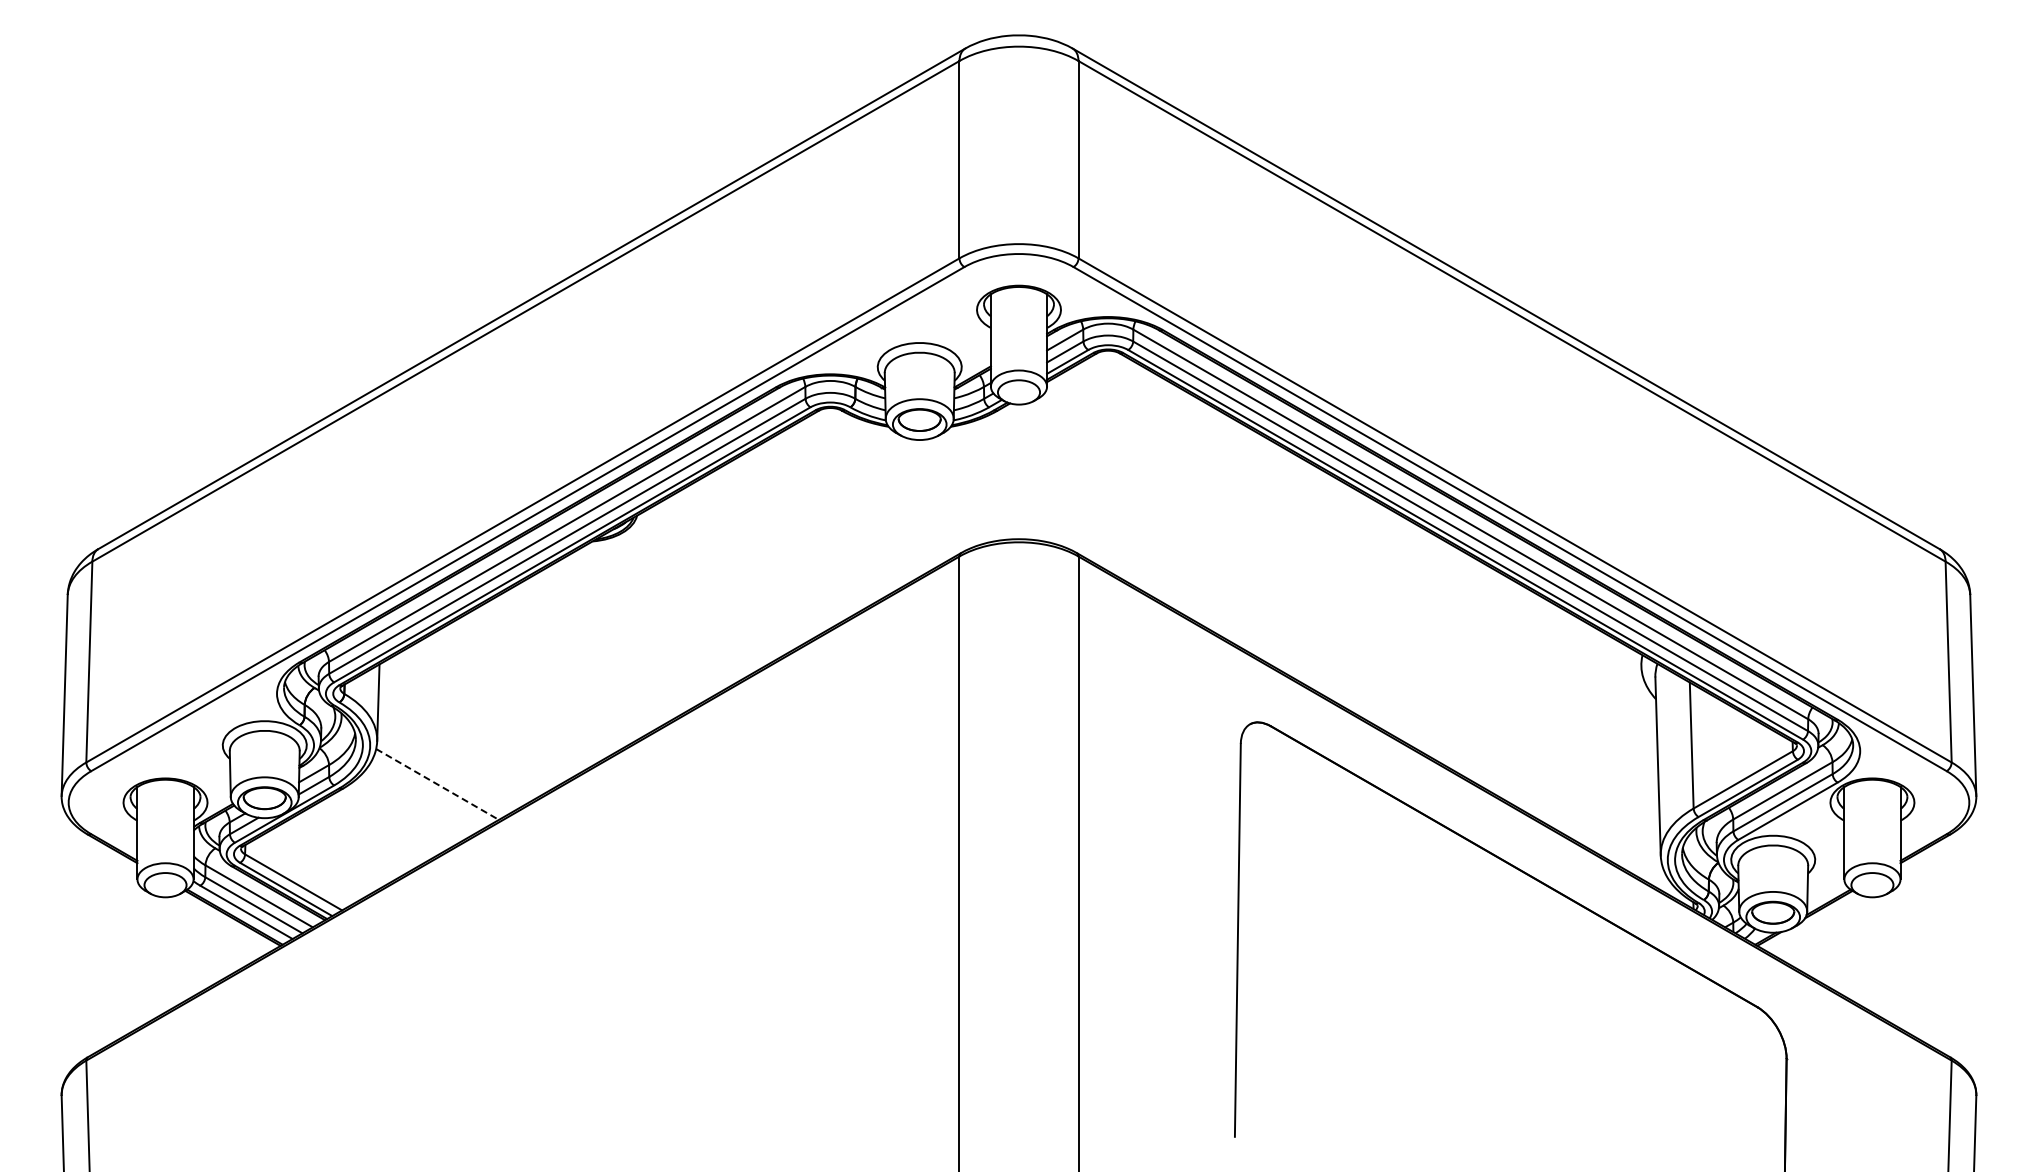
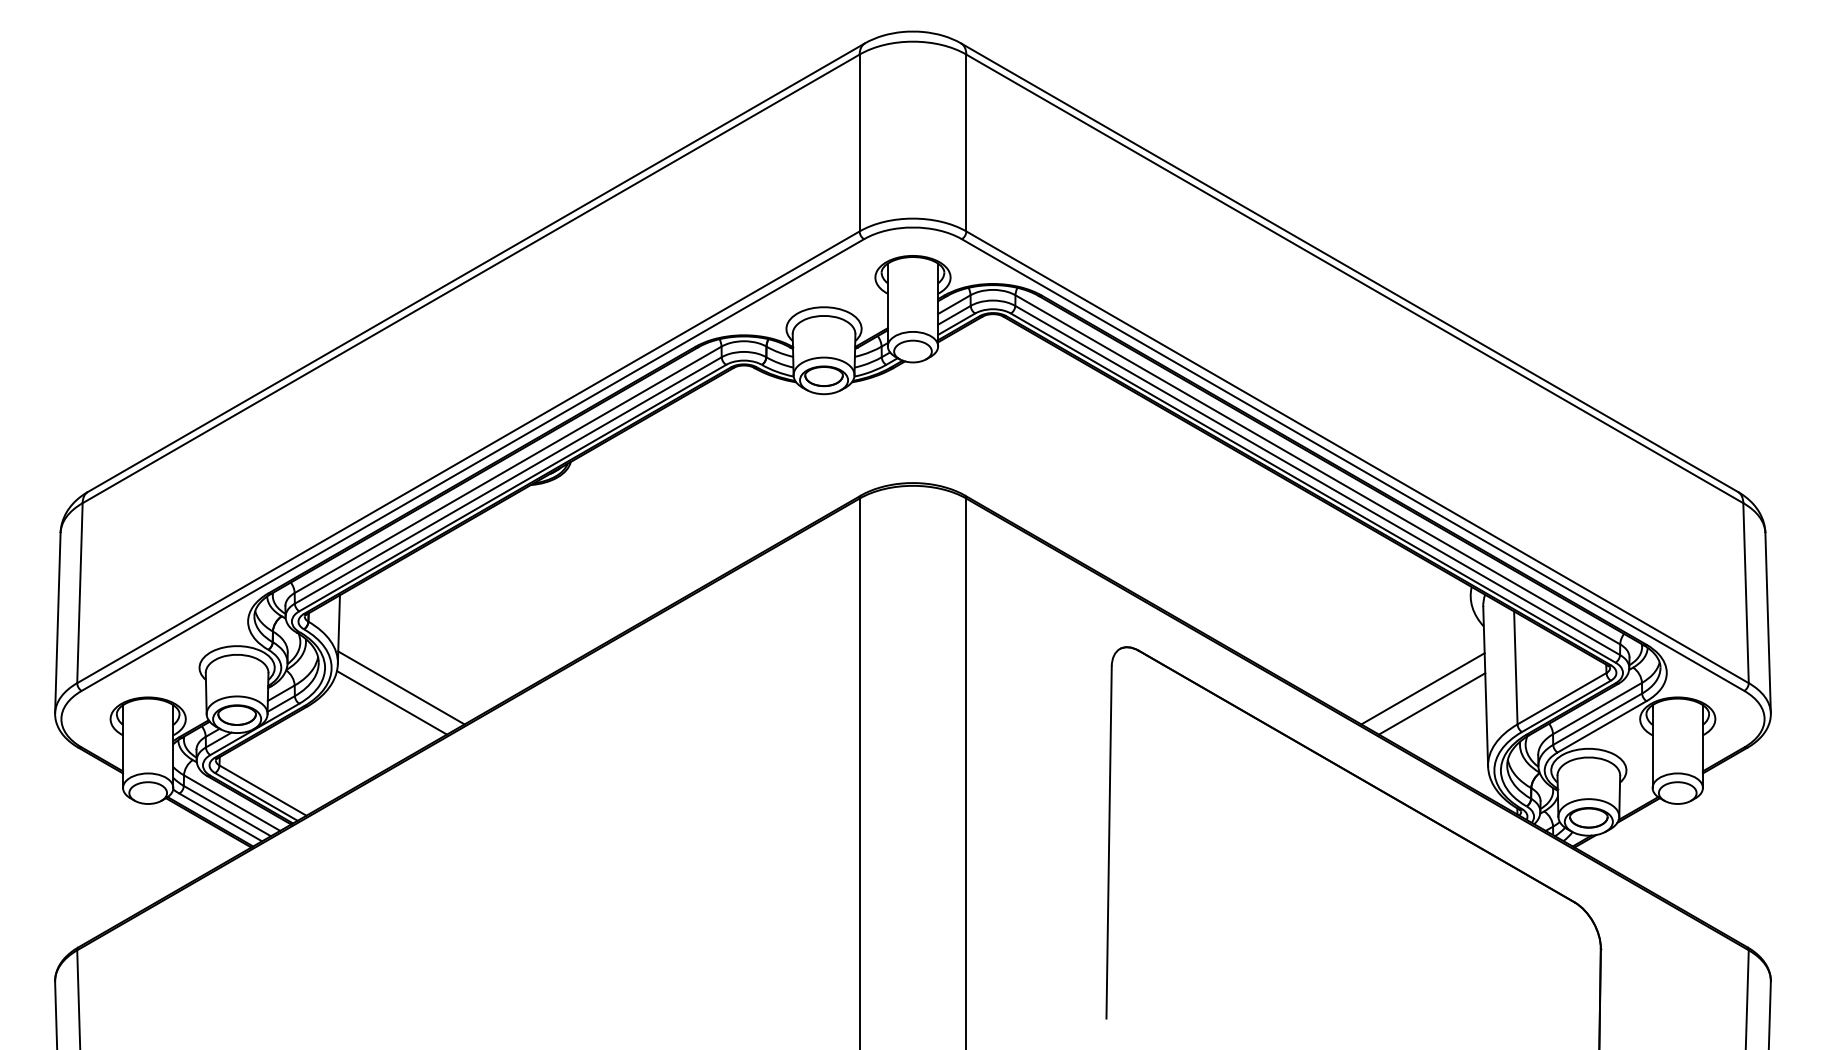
line: (447, 767) -> (400, 687), added
line: (1587, 768) -> (1422, 688), added
line: (437, 784) -> (391, 702), dashed -> solid
line: (1598, 785) -> (1432, 703), added

